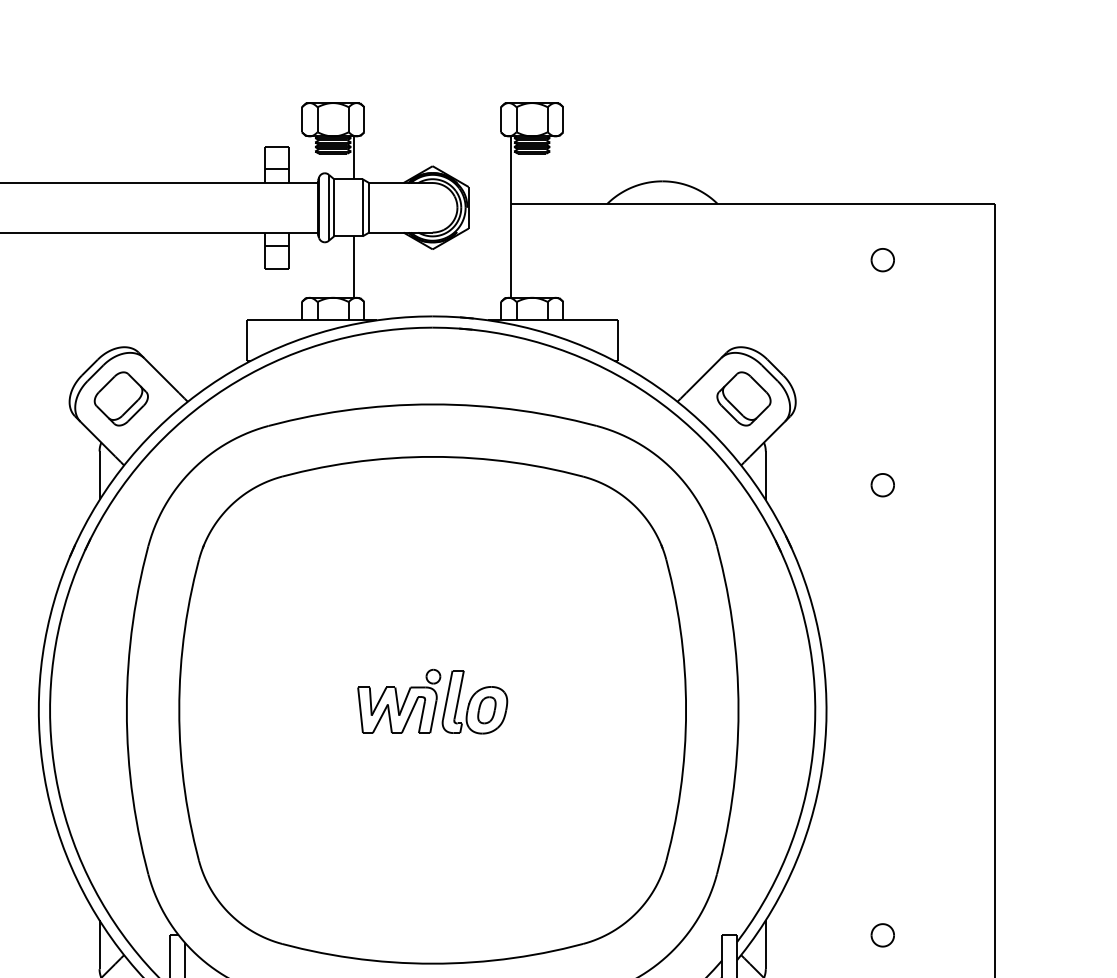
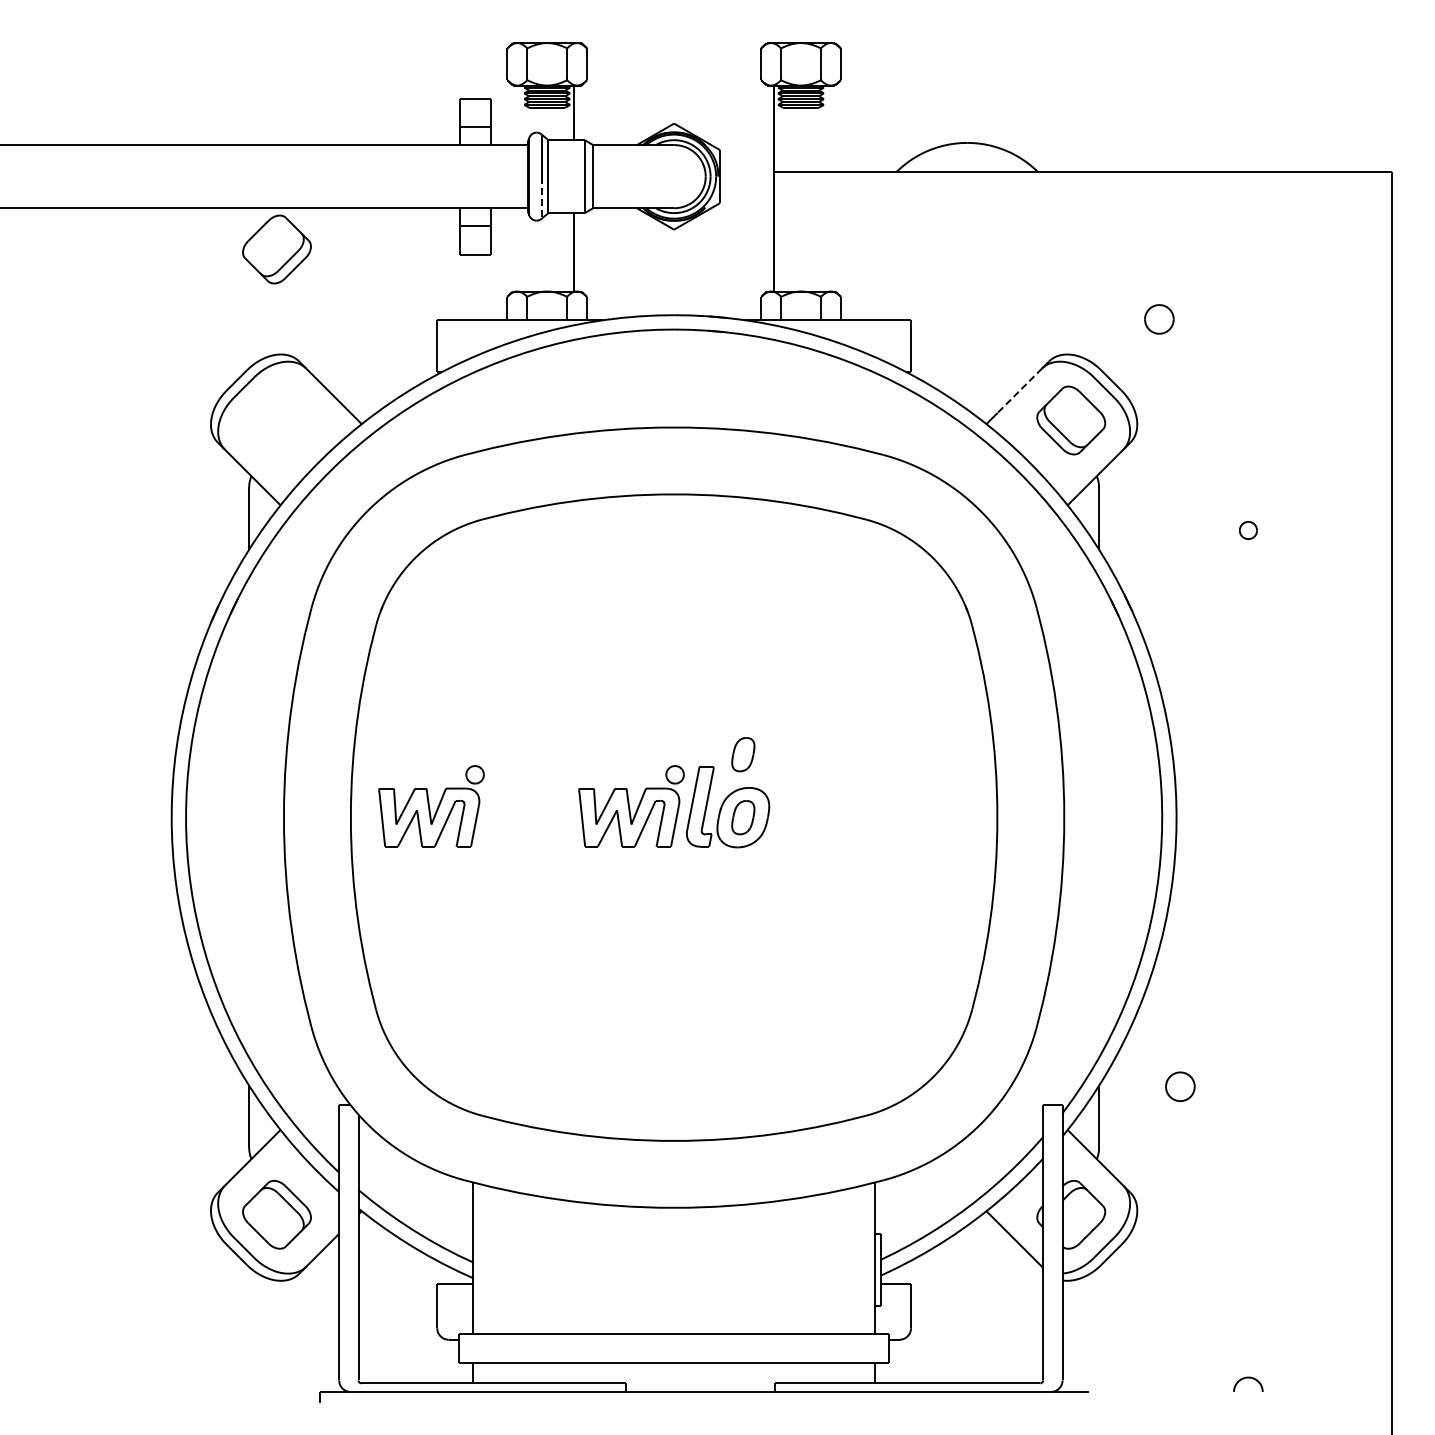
line: (328, 224) -> (541, 198), solid -> dashed
part: (882, 260) -> (1159, 319), moved
line: (703, 376) -> (1019, 391), solid -> dashed
part: (120, 398) -> (276, 249), moved
part: (882, 485) -> (1248, 530), size x0.6
part: (487, 660) -> (743, 754), added
part: (242, 701) -> (431, 806), added
part: (882, 935) -> (1180, 1086), moved

